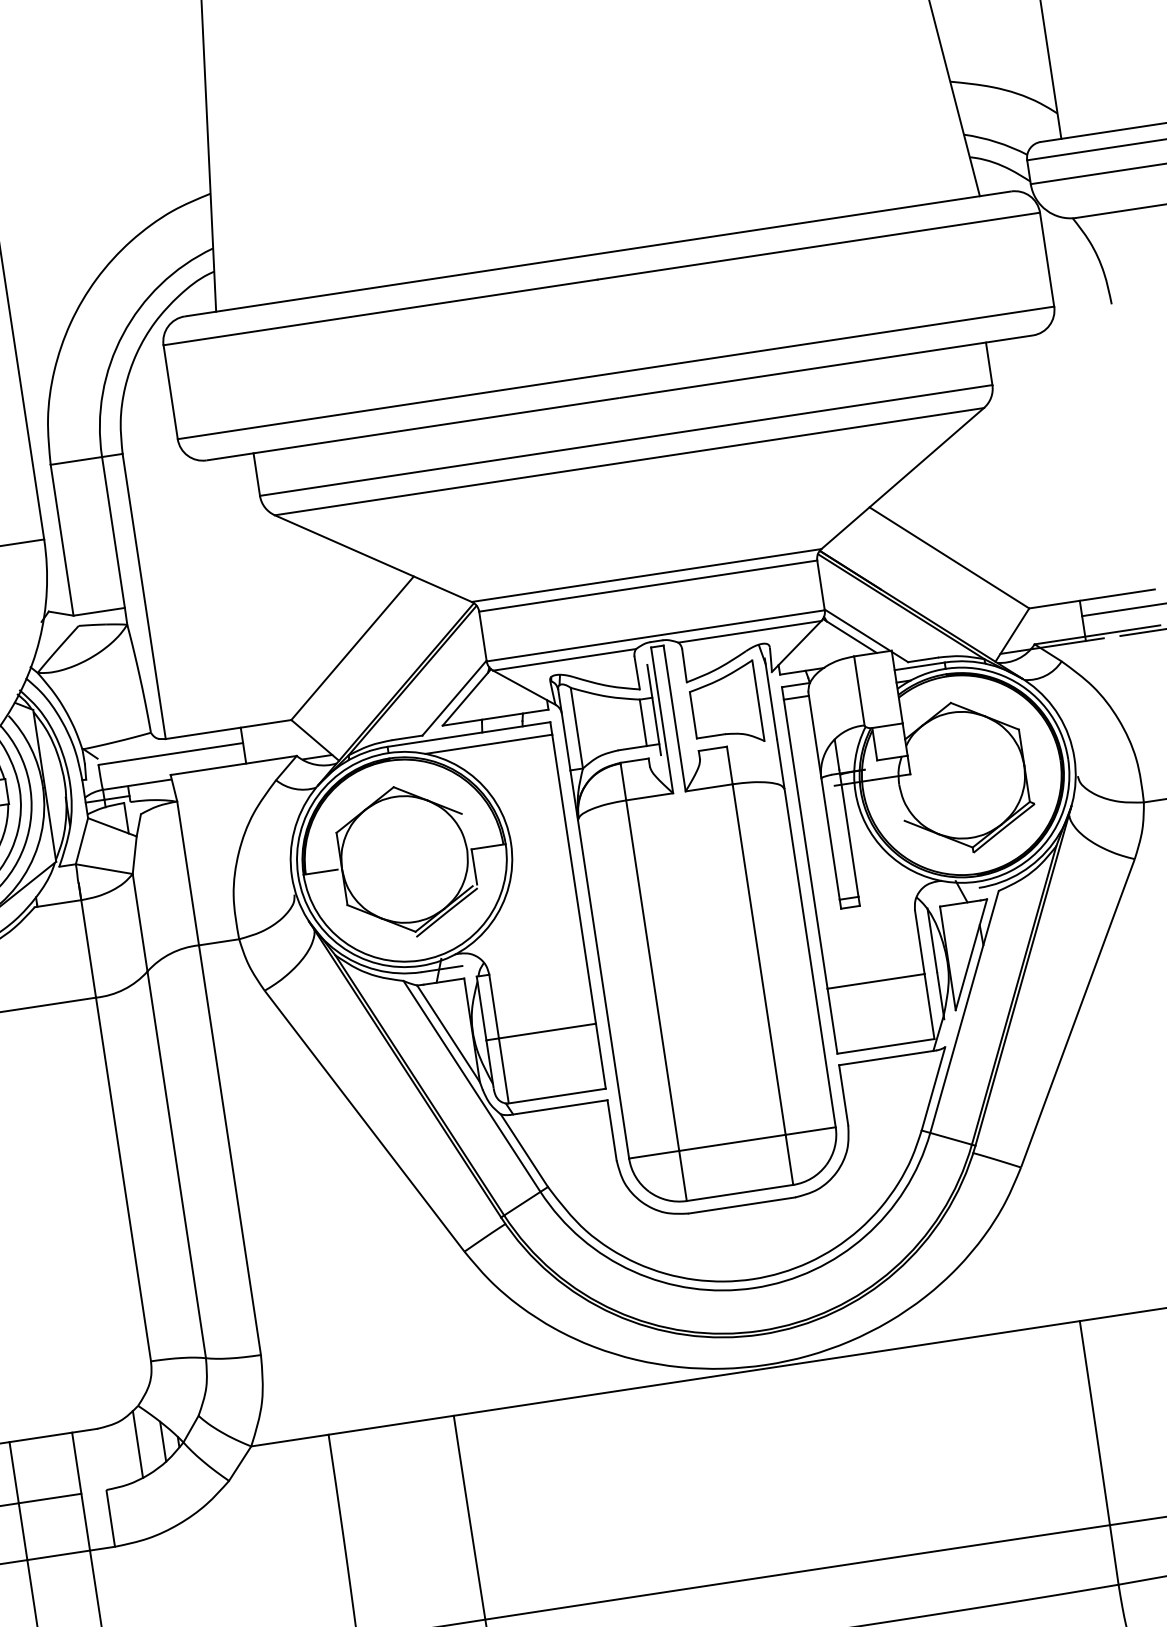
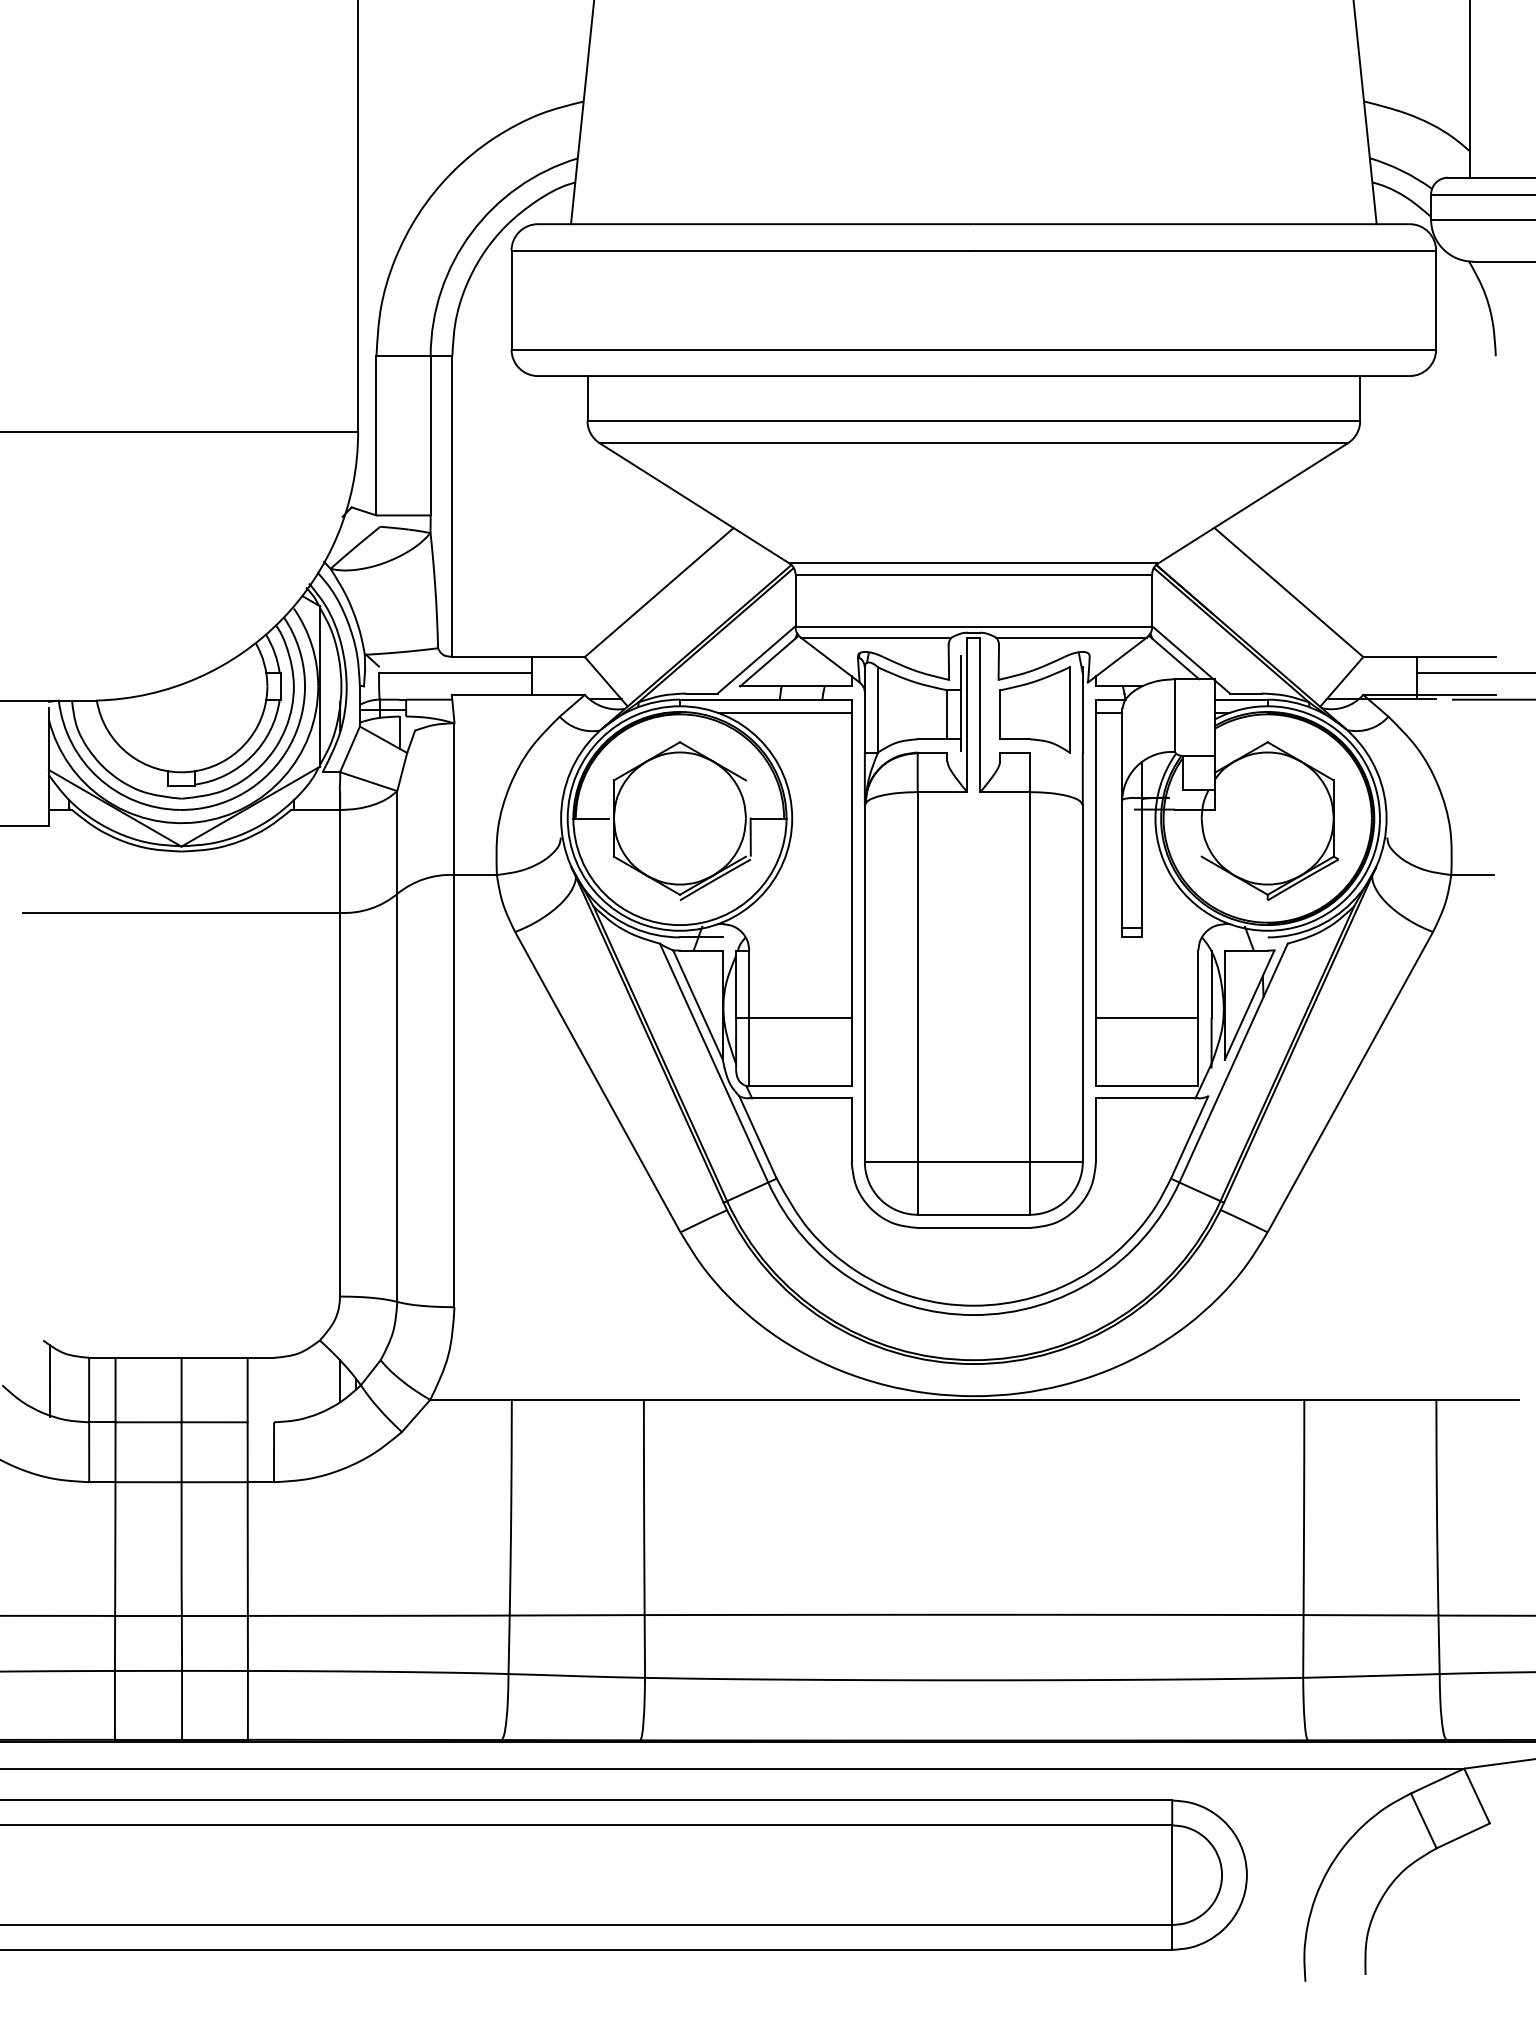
line: (137, 1443) -> (313, 1379), removed

